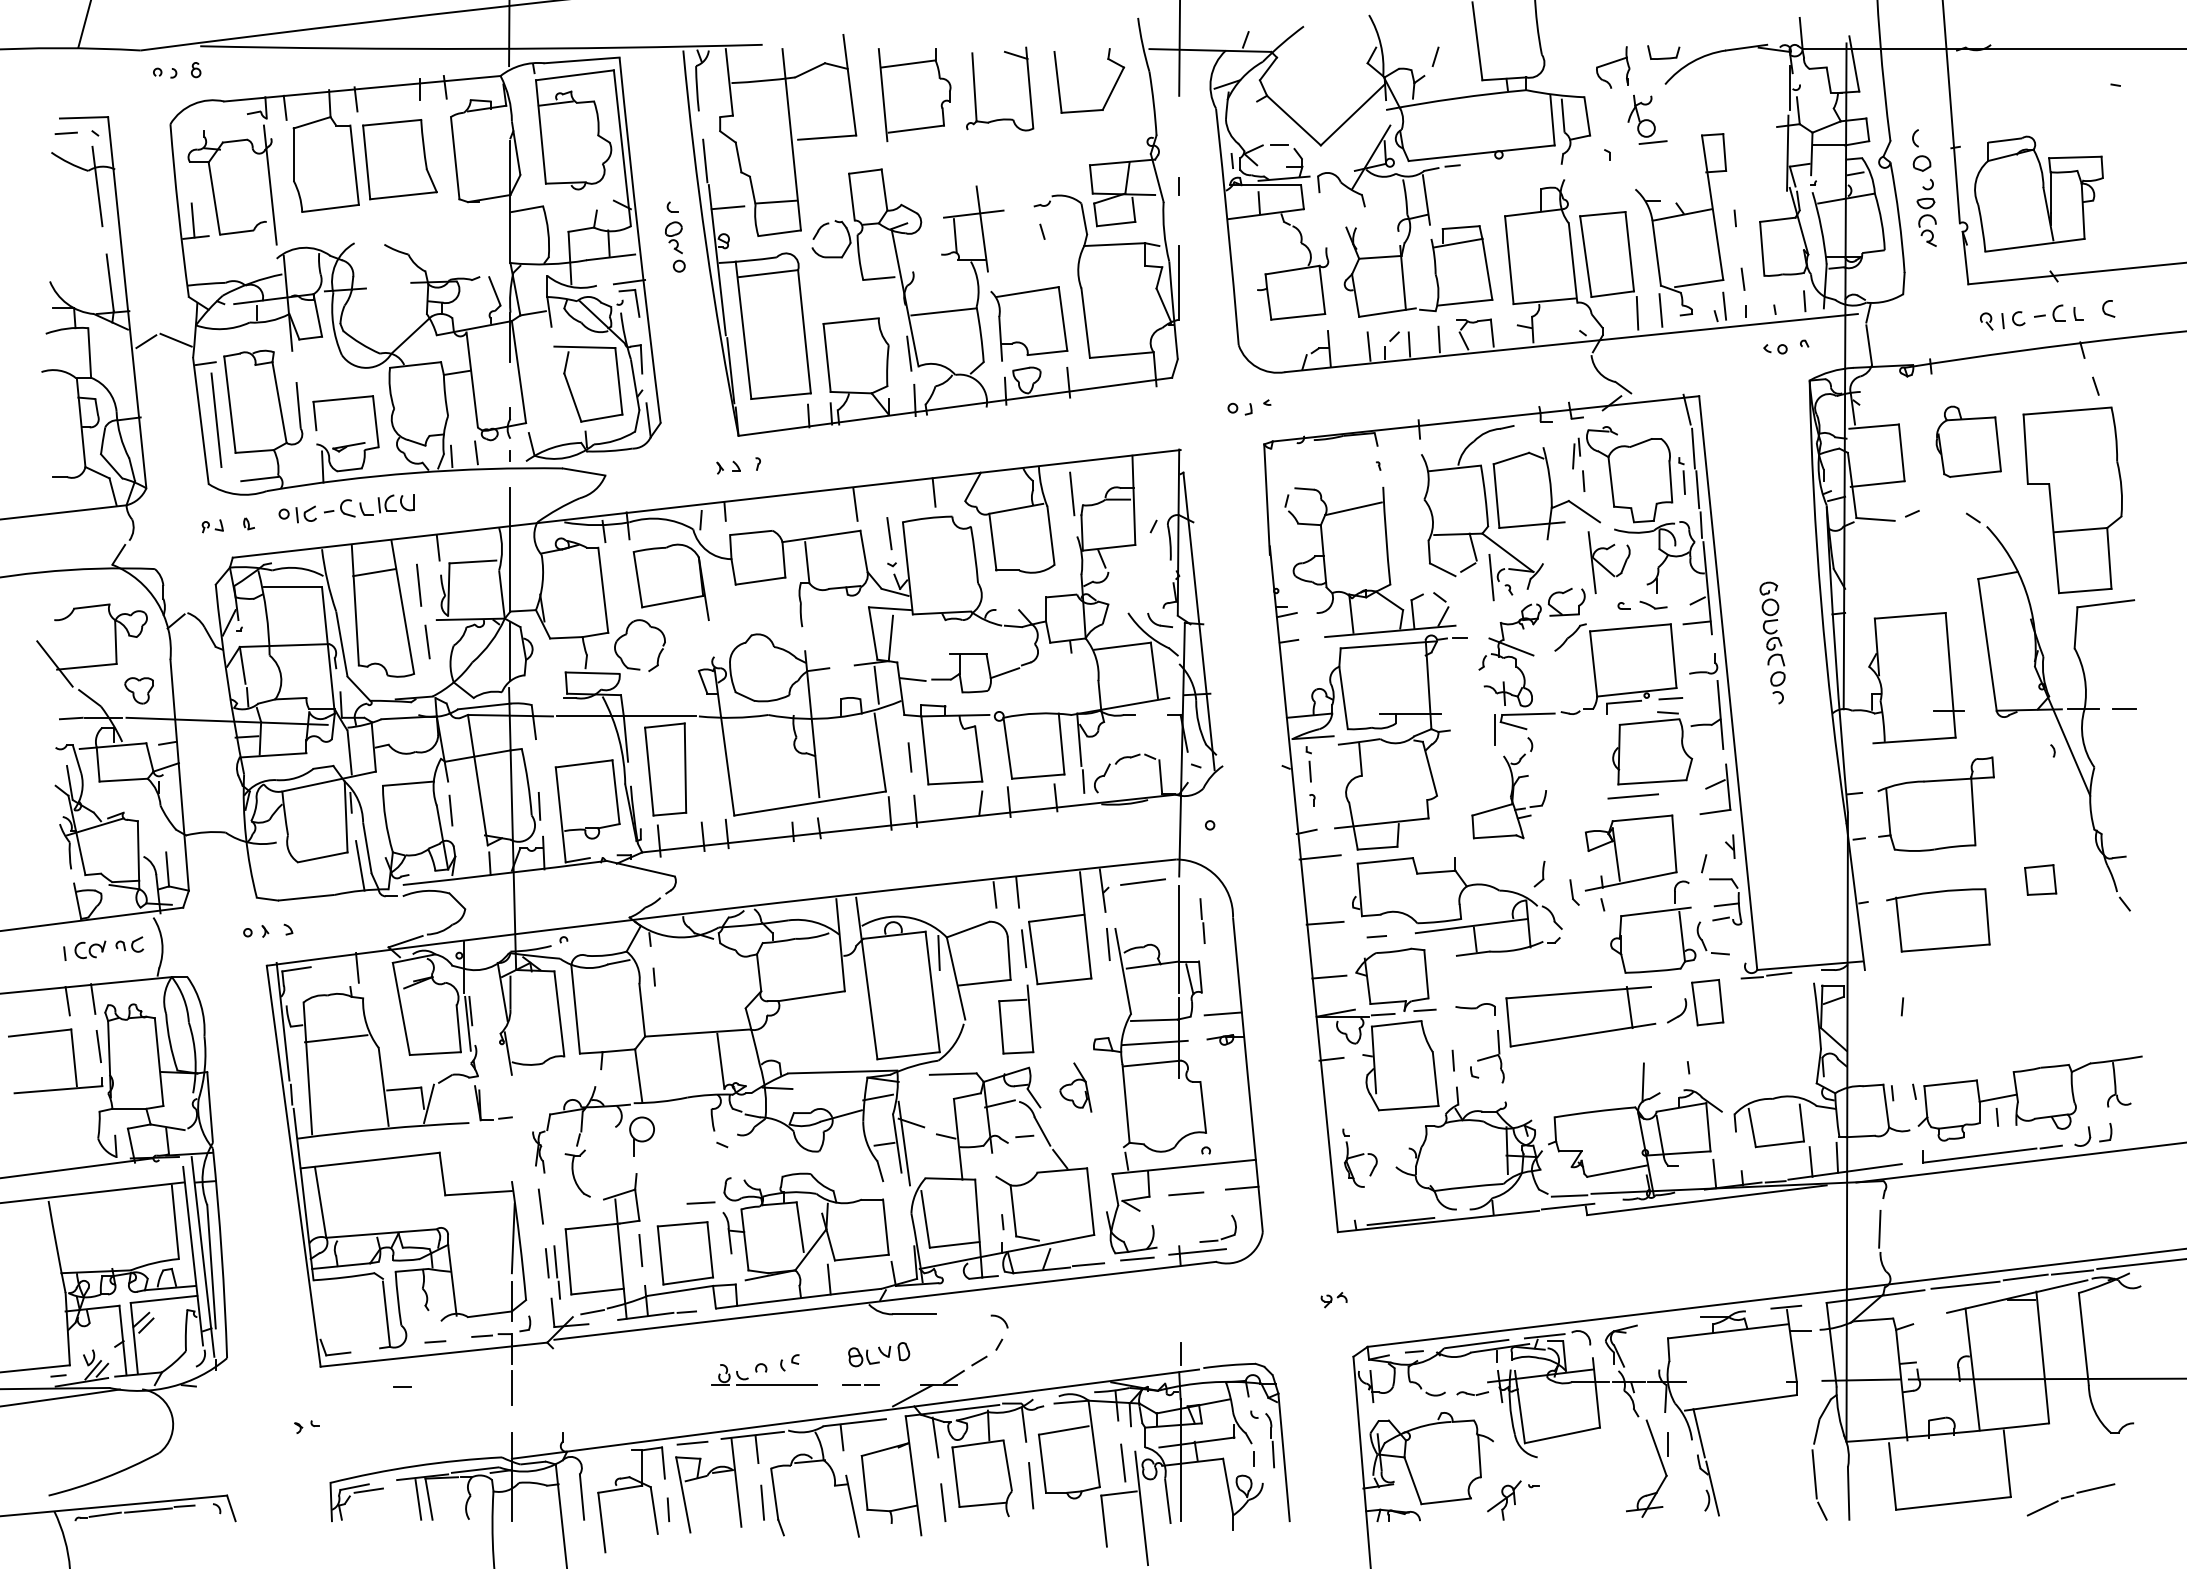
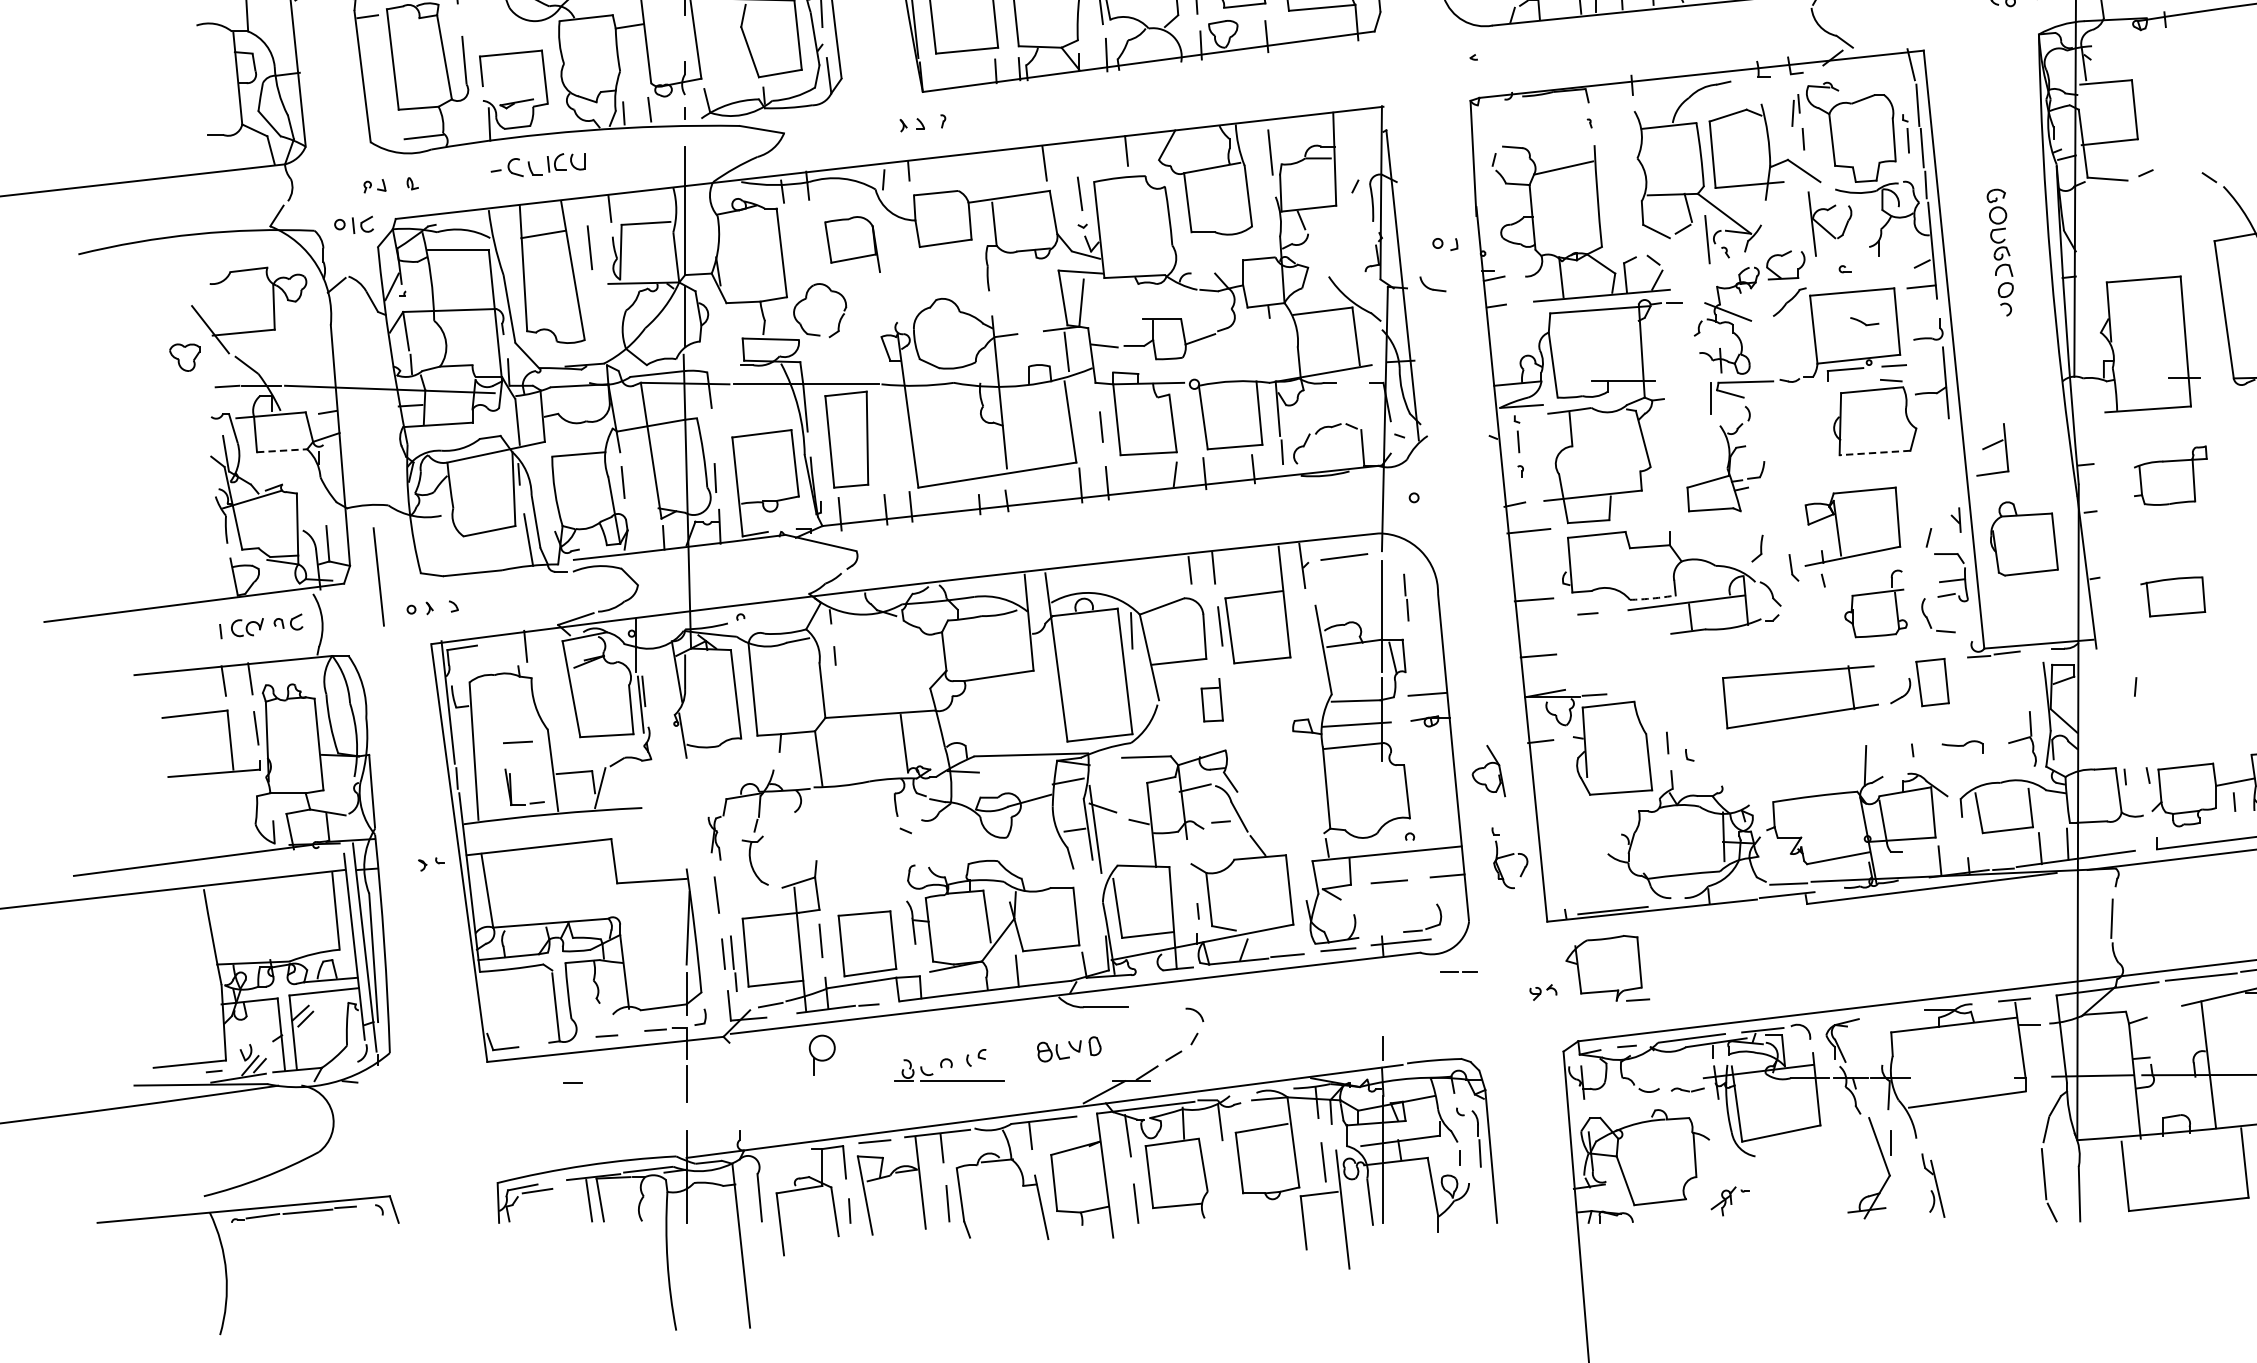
part: (1239, 408) -> (1444, 243), moved
line: (216, 419) -> (378, 576), moved
part: (1968, 441) -> (2024, 538), moved
part: (297, 514) -> (353, 224), moved
part: (670, 581) -> (851, 243), size x0.7
part: (1653, 604) -> (1864, 320), moved
part: (1159, 620) -> (1432, 284), moved
line: (427, 641) -> (598, 306), removed
part: (1772, 642) -> (2000, 252), moved
part: (138, 690) -> (183, 357), moved
line: (124, 780) -> (282, 451), solid -> dashed
line: (1651, 782) -> (1874, 453), solid -> dashed
part: (1715, 789) -> (1992, 450), moved
line: (1633, 796) -> (1855, 467), removed
part: (1935, 803) -> (2170, 475), size x0.6
part: (1938, 920) -> (2173, 596), size x0.6
arc: (1439, 921) -> (1653, 598), solid -> dashed
part: (1653, 926) -> (1876, 603), size x0.7
line: (1107, 944) -> (1307, 622), removed
part: (1395, 979) -> (1607, 967), moved
part: (1475, 1009) -> (1962, 747), moved
part: (1016, 1019) -> (1212, 700), size x0.6
line: (336, 1038) -> (503, 719), removed
part: (1490, 1056) -> (2022, 738), moved
part: (1075, 1087) -> (1488, 771), moved
part: (480, 1103) -> (511, 787), moved
part: (641, 1136) -> (821, 1055), moved
part: (1359, 1157) -> (1509, 857), moved
line: (700, 1202) -> (517, 741), moved
line: (860, 1384) -> (1458, 971), moved
part: (306, 1426) -> (430, 863), moved
line: (1698, 1433) -> (1923, 1131), removed
line: (1031, 1485) -> (1228, 1185), removed
part: (1513, 1500) -> (1730, 1201), size x0.7

